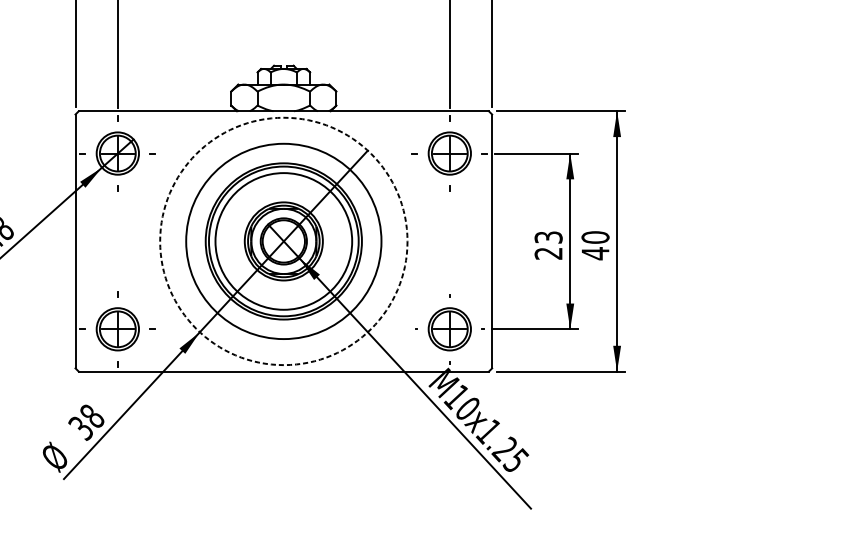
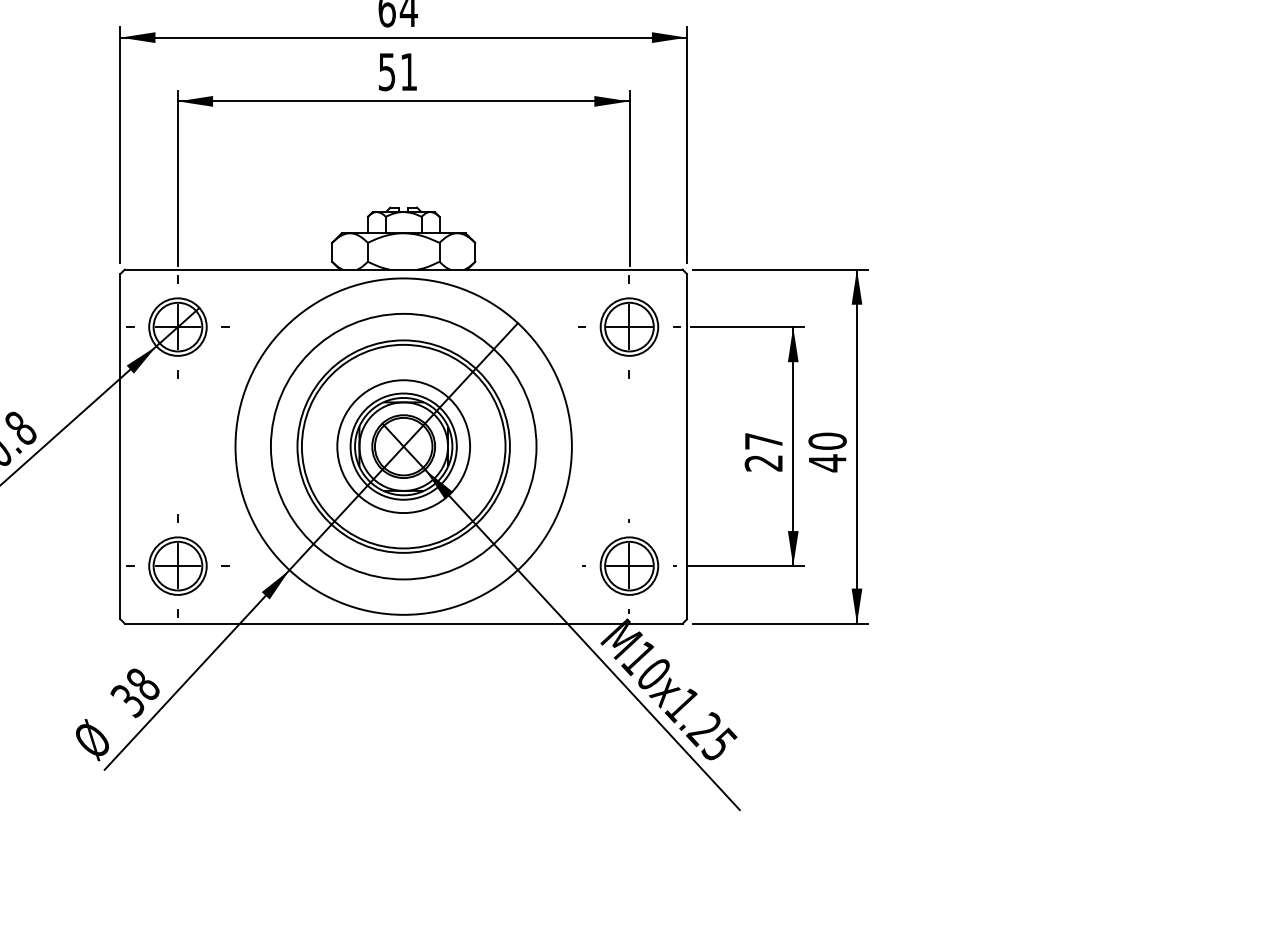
text: (548, 237) -> (763, 441), 23 -> 27
circle: (283, 241) -> (403, 446), dashed -> solid
circle: (283, 241) -> (403, 446), size x0.71

